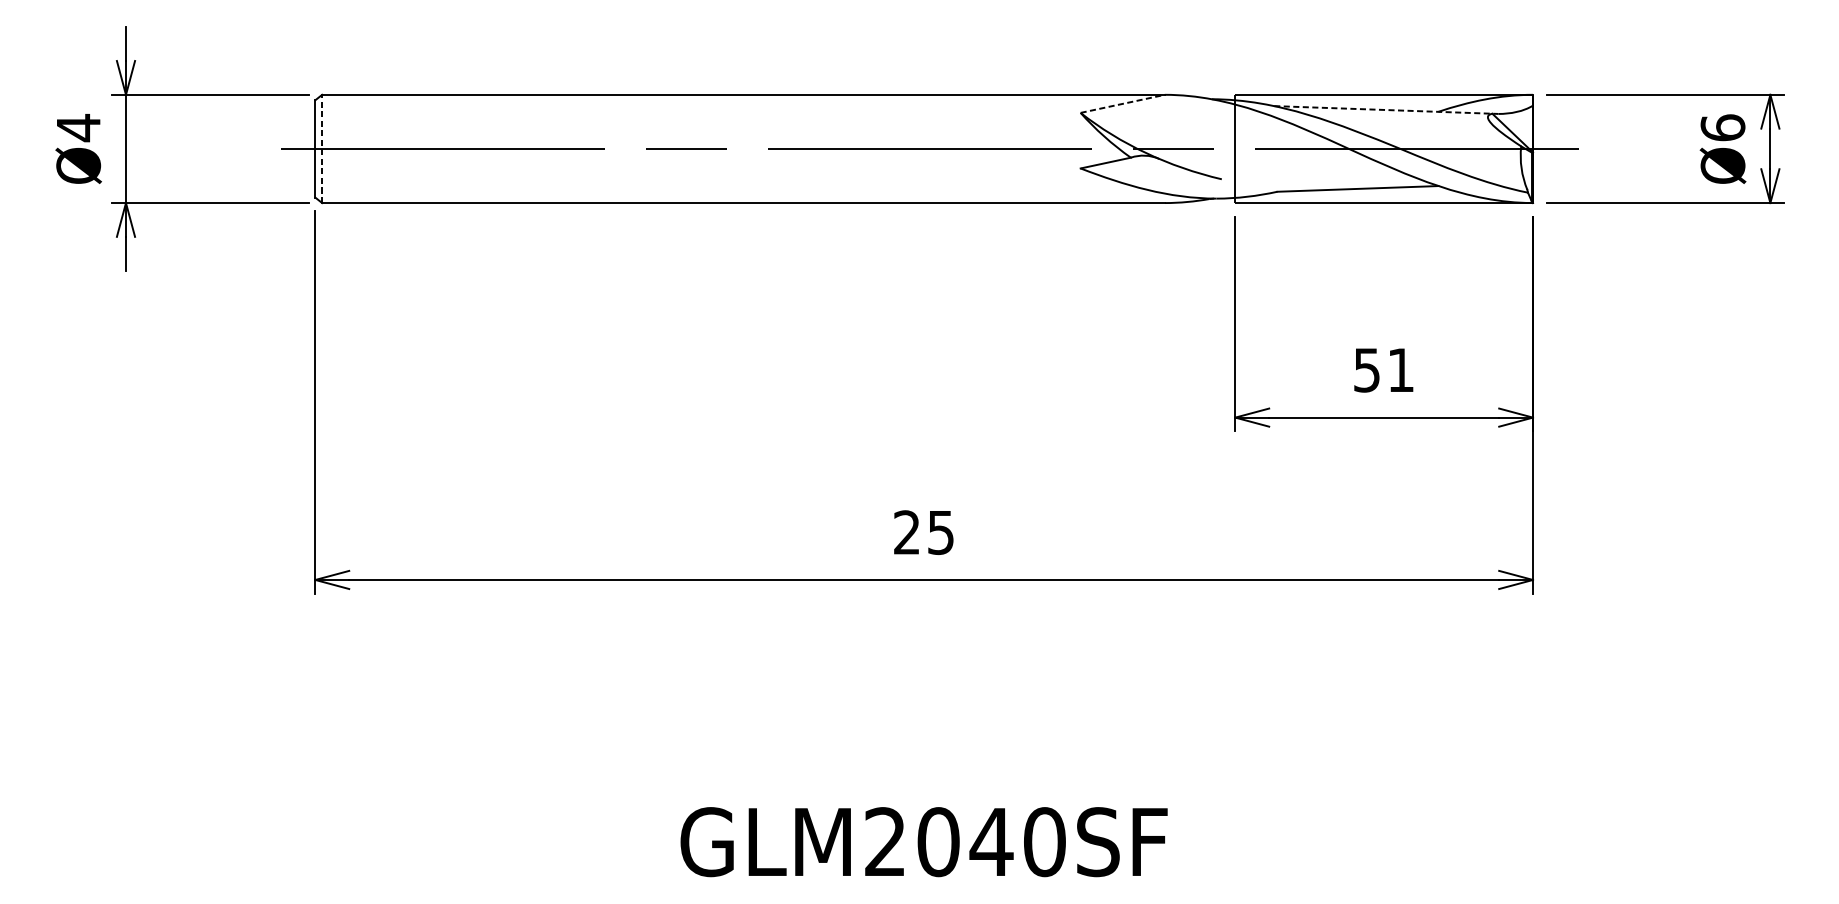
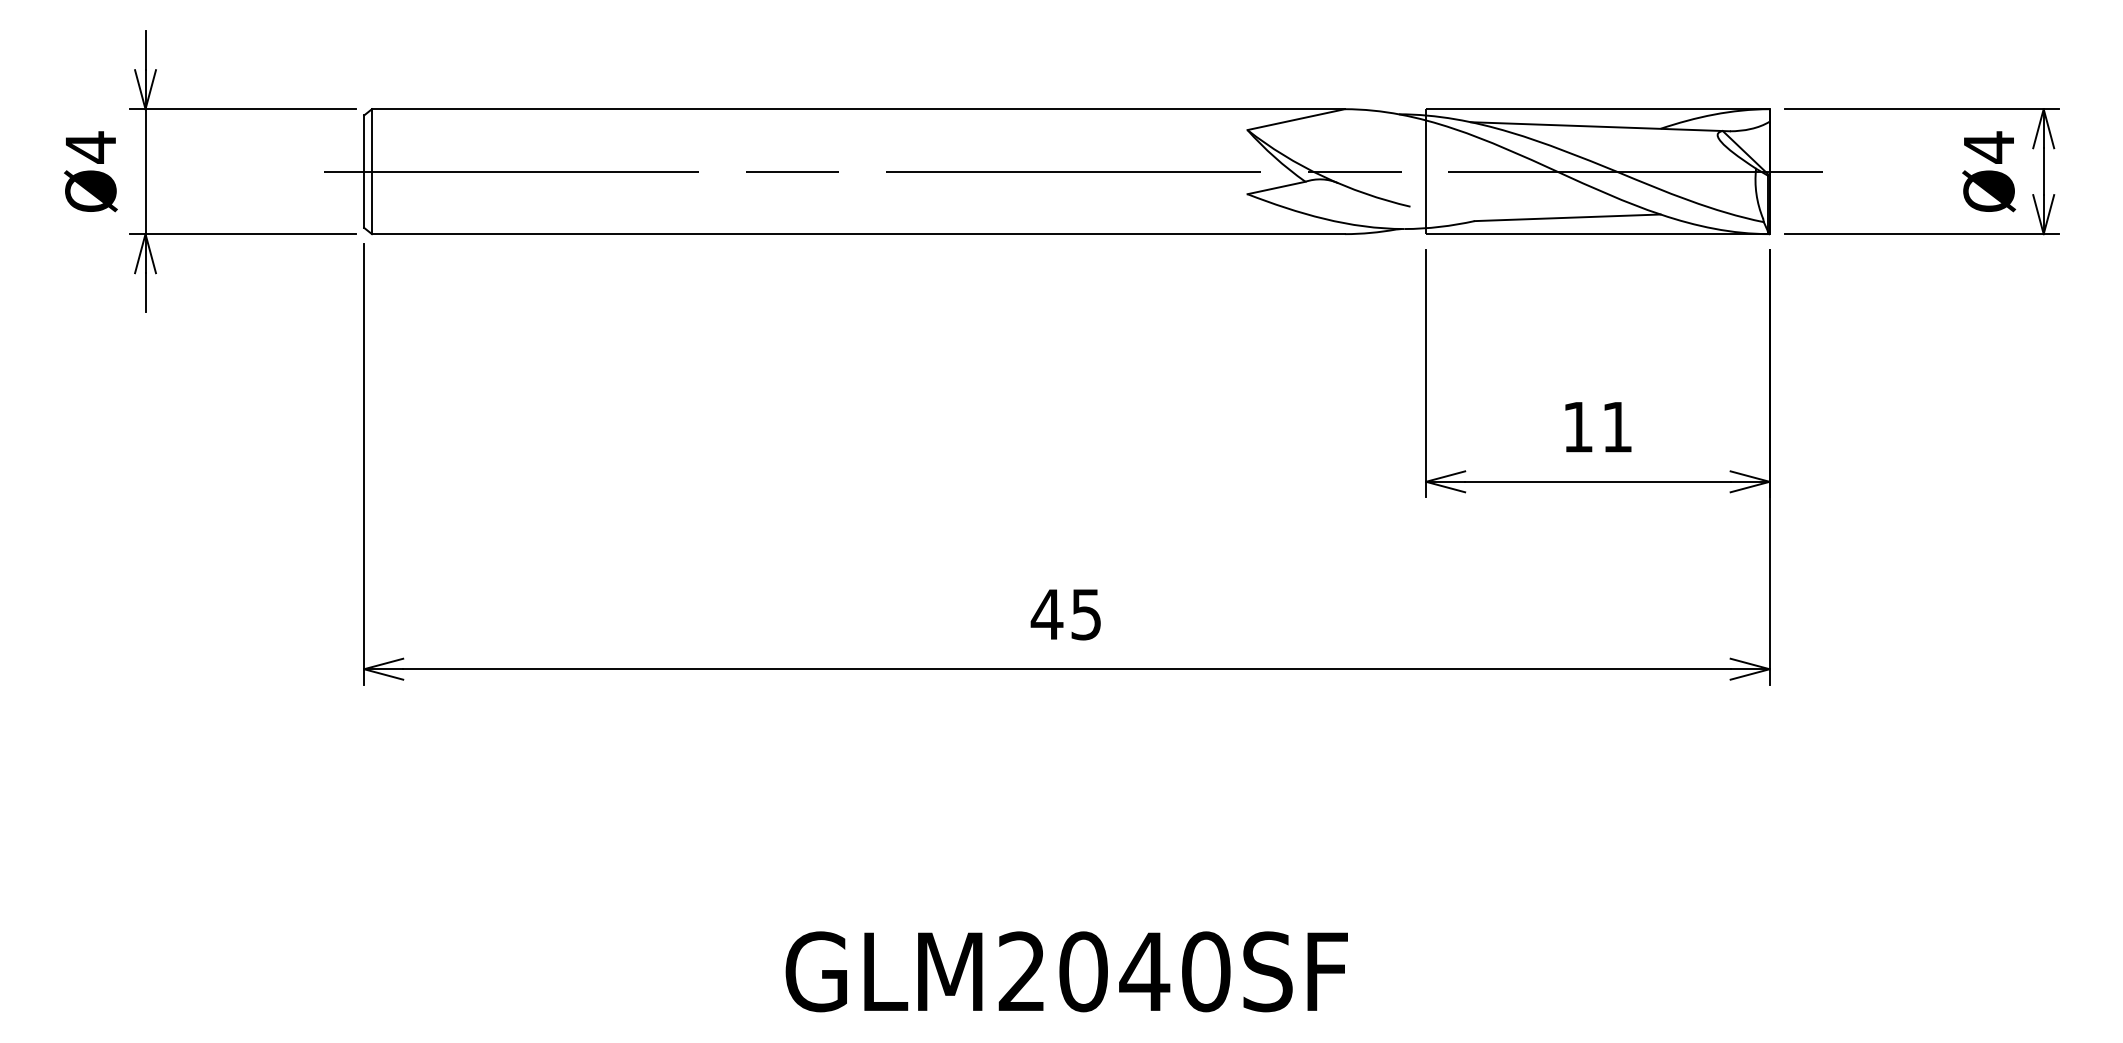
line: (1123, 103) -> (1296, 119), dashed -> solid
line: (1386, 109) -> (1600, 126), dashed -> solid
text: (1722, 128) -> (1988, 147), Ø6 -> Ø4
line: (321, 148) -> (371, 171), dashed -> solid
text: (1366, 370) -> (1577, 427), 51 -> 11
text: (906, 531) -> (1046, 613), 25 -> 45

